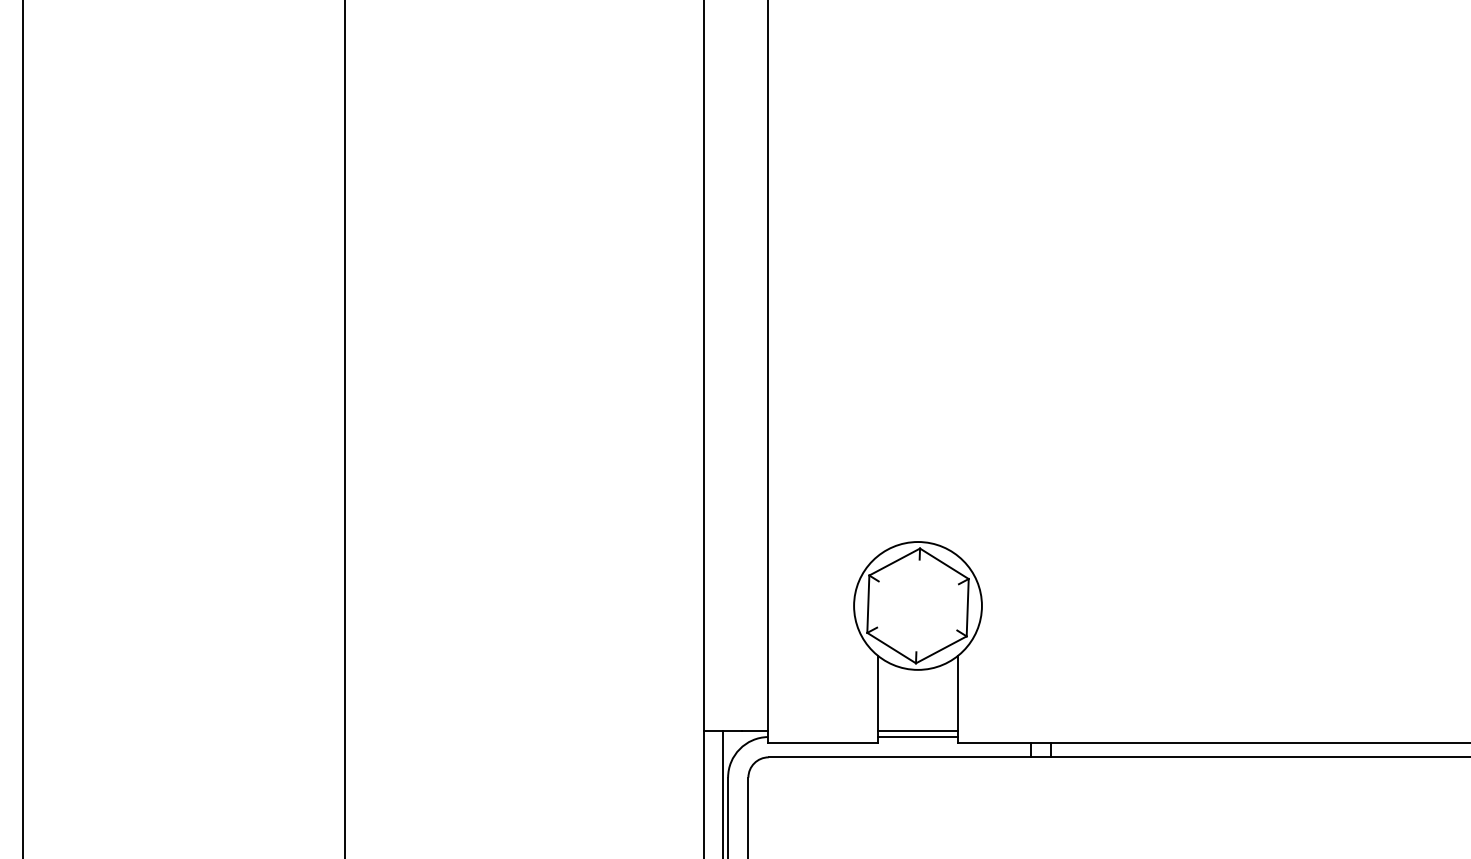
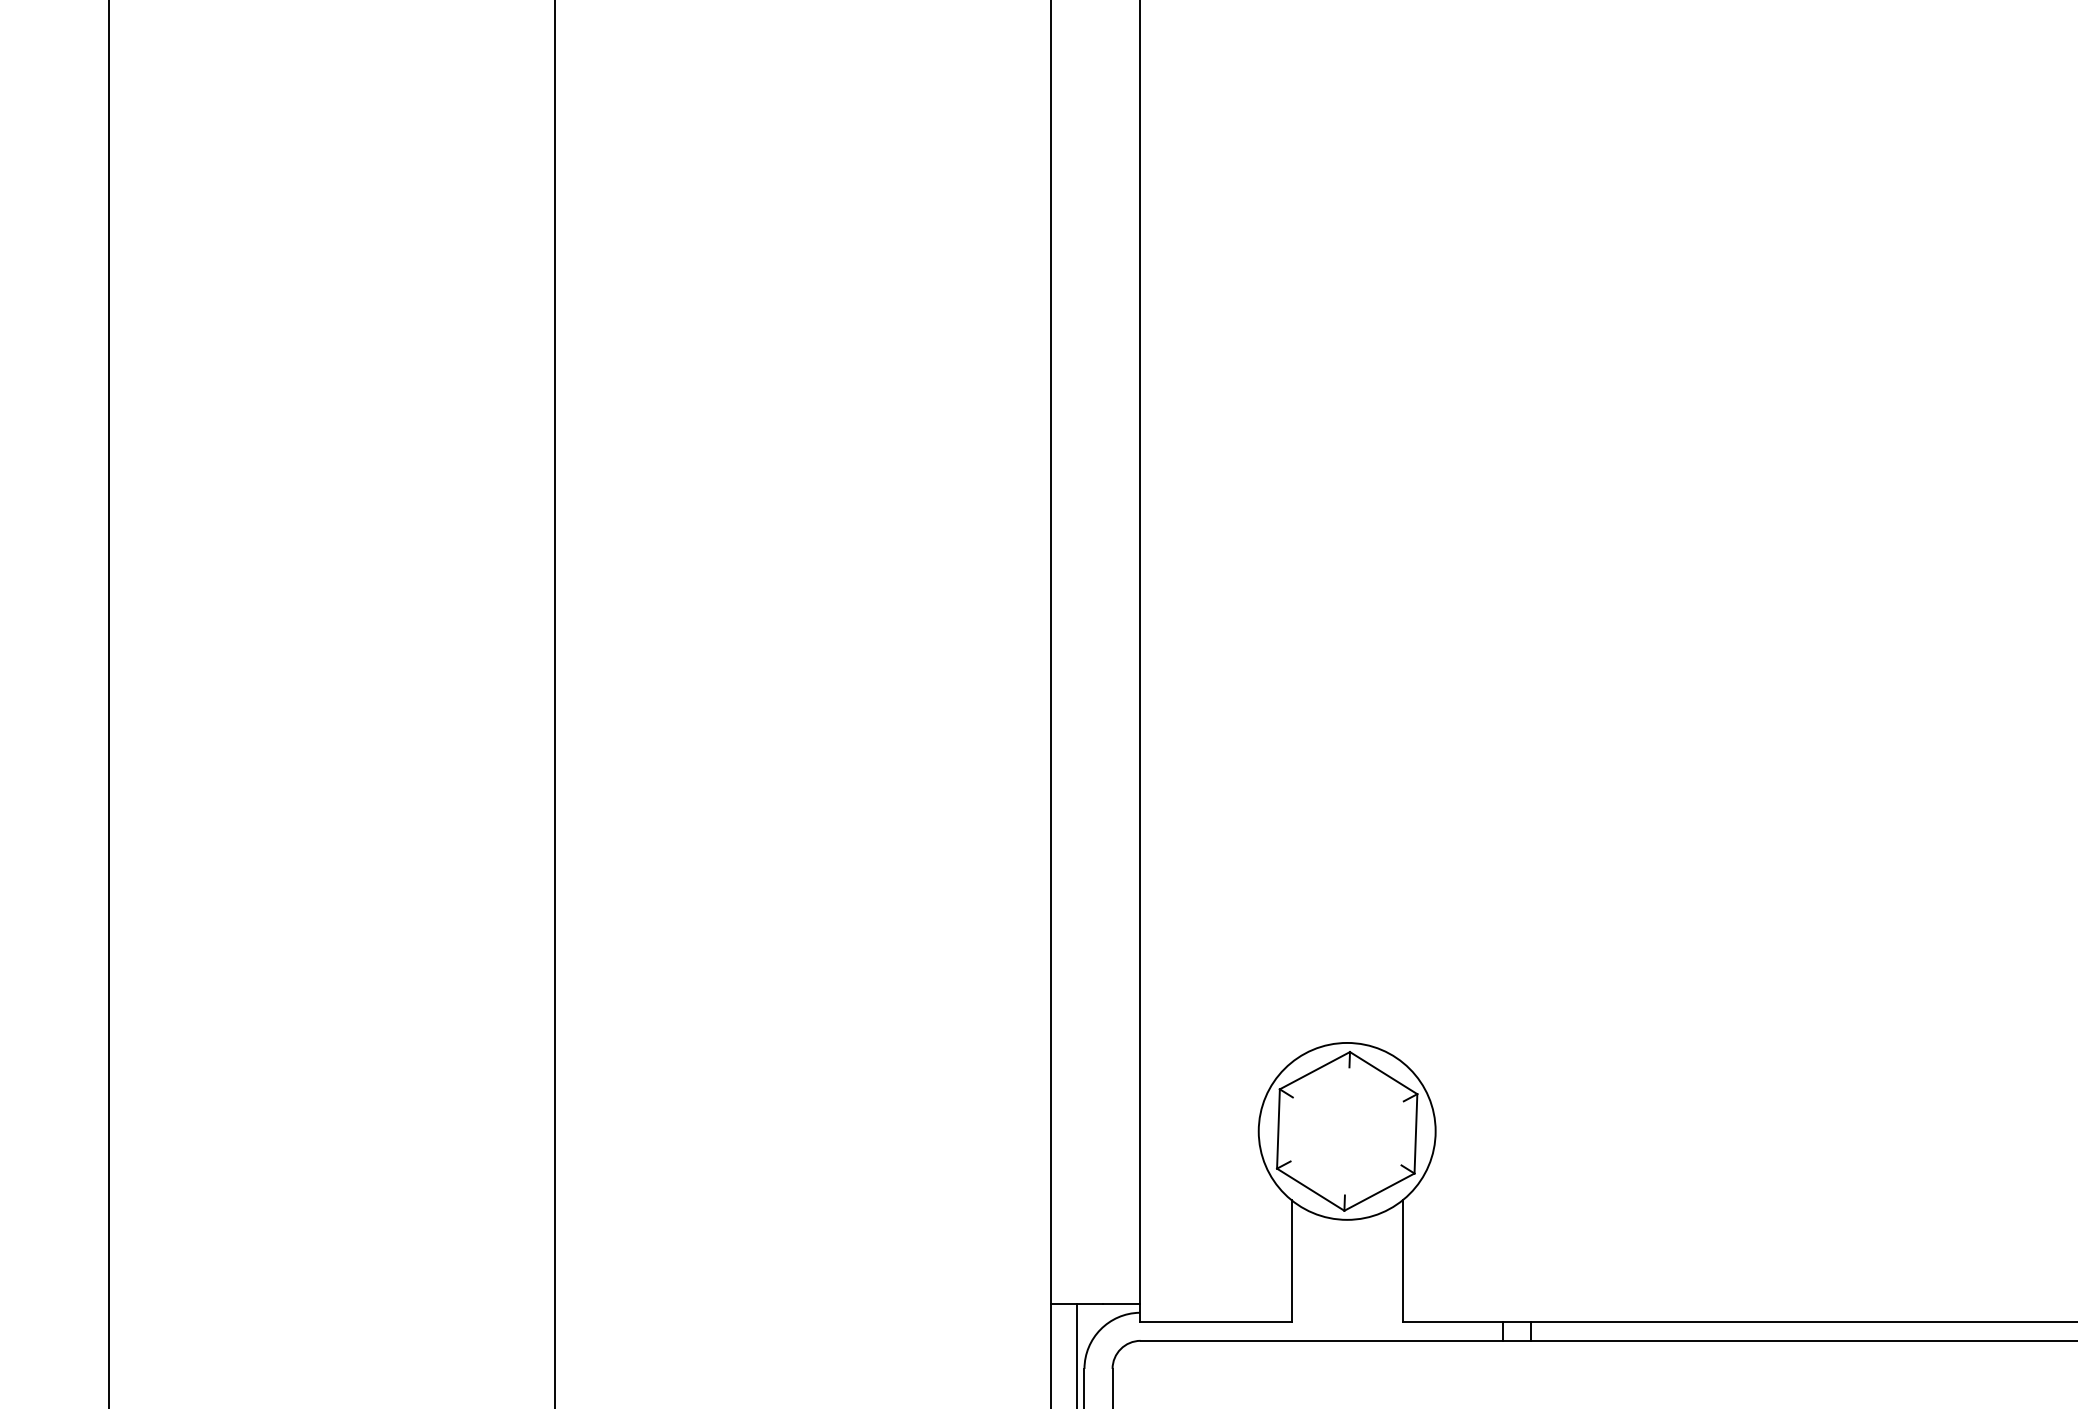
line: (917, 730) -> (1346, 1303), removed
line: (917, 736) -> (1346, 1312), removed

